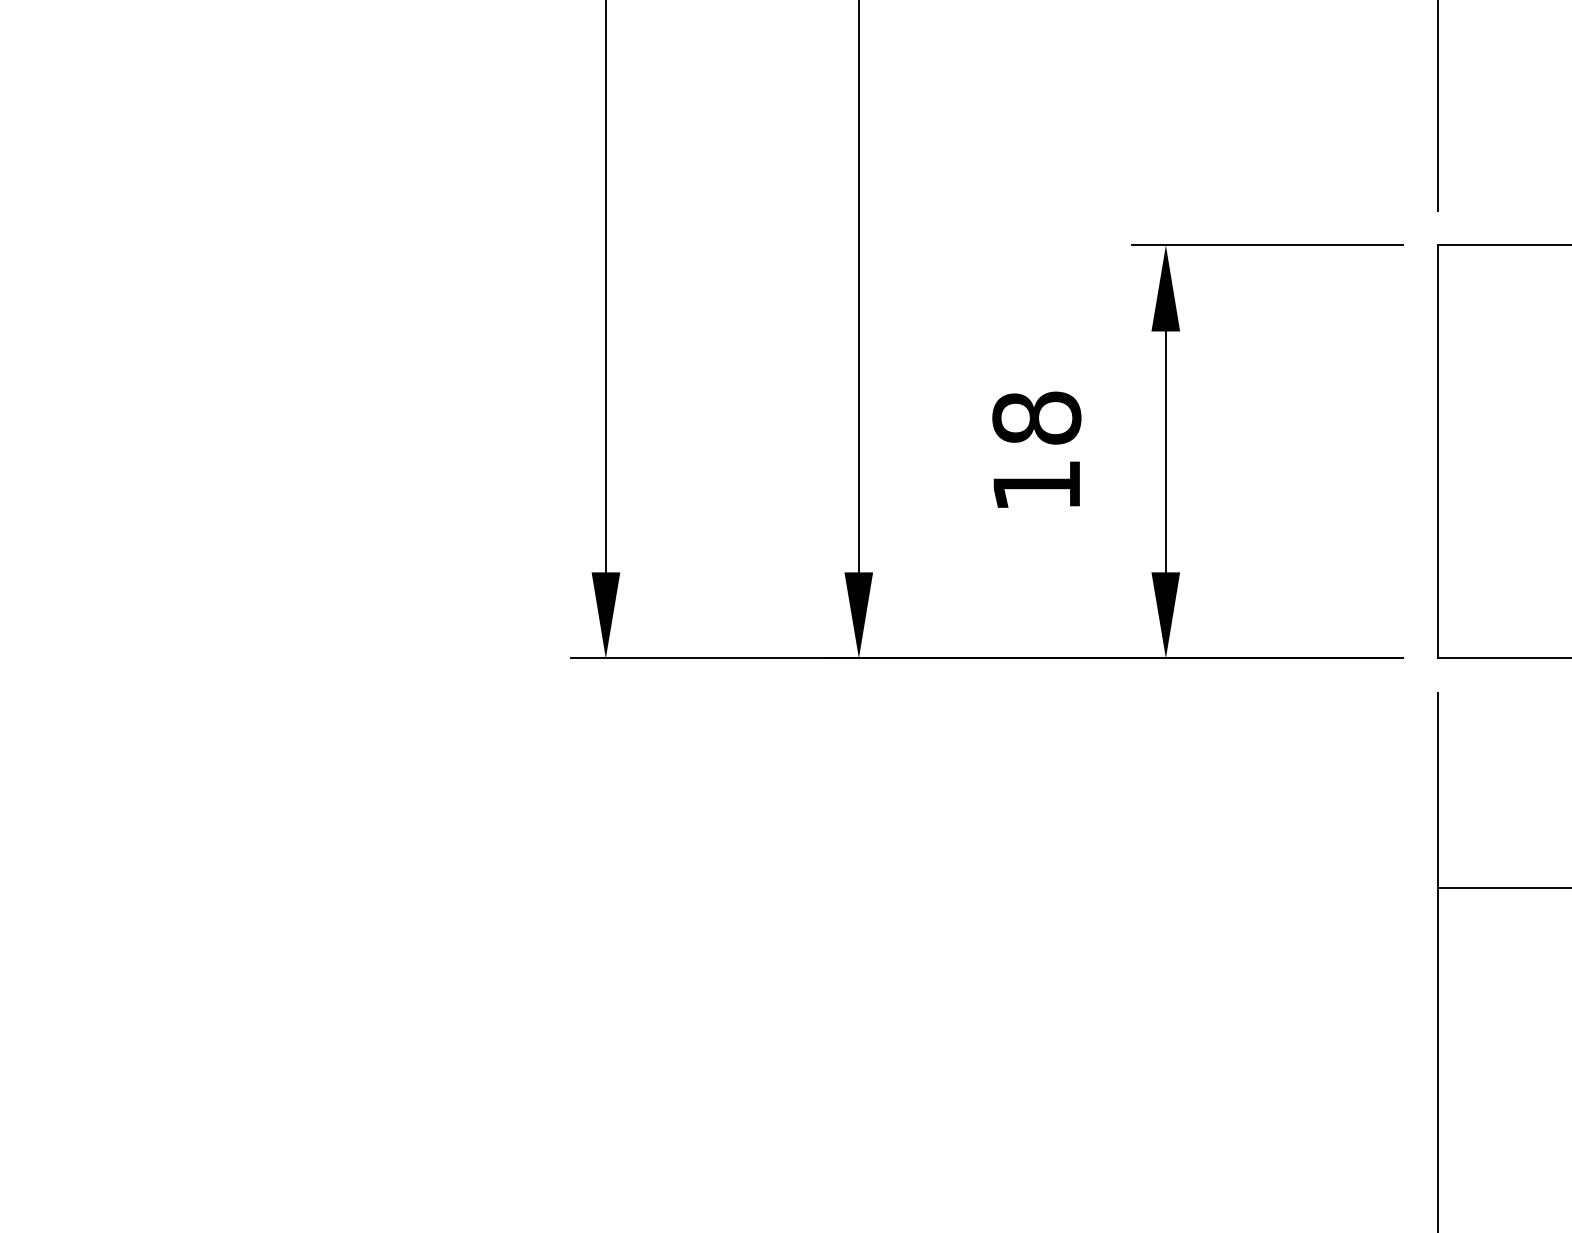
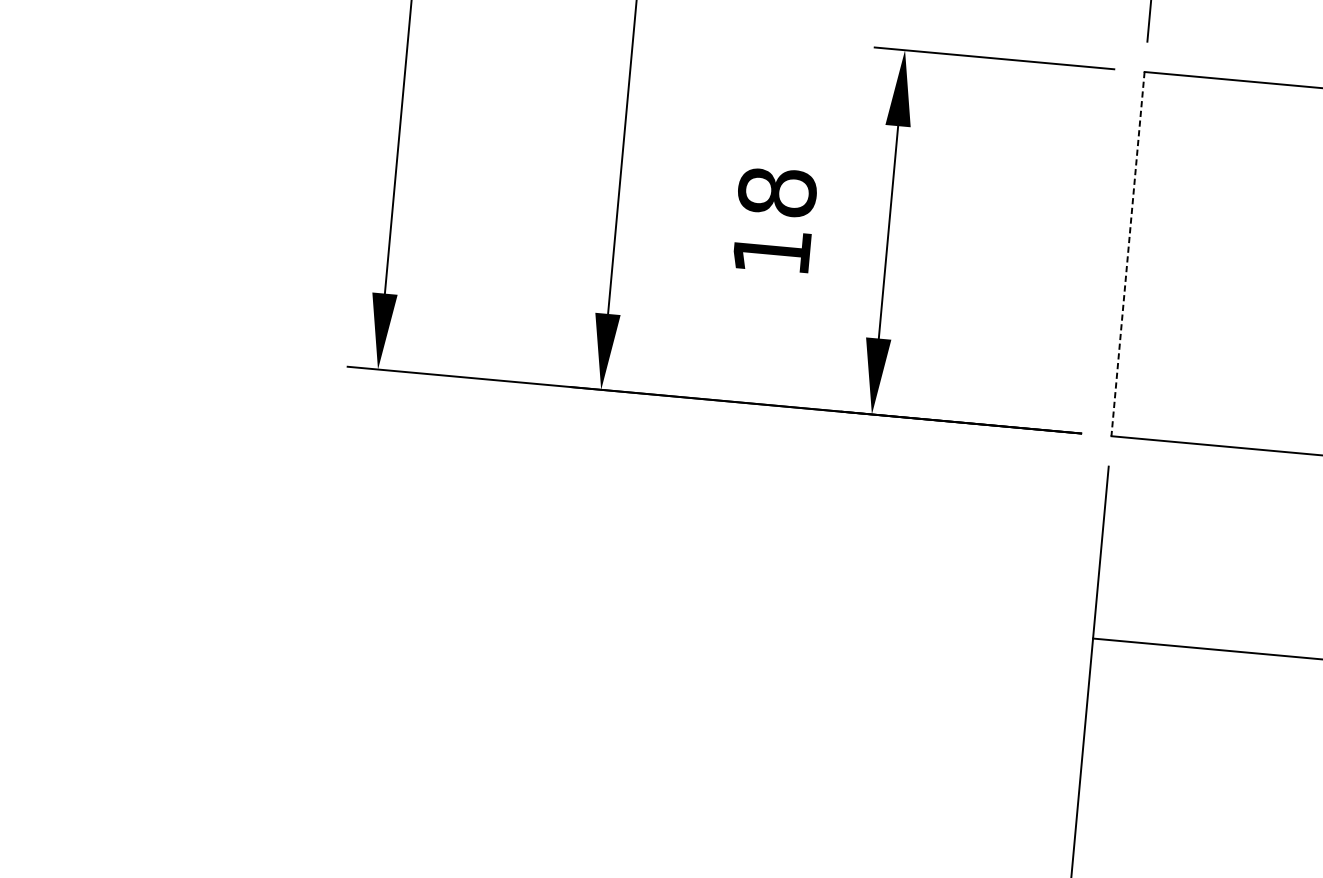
line: (1437, 451) -> (1128, 253), solid -> dashed

